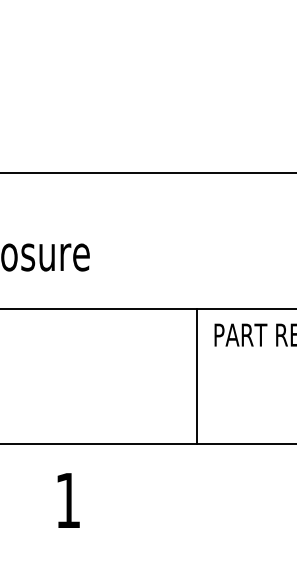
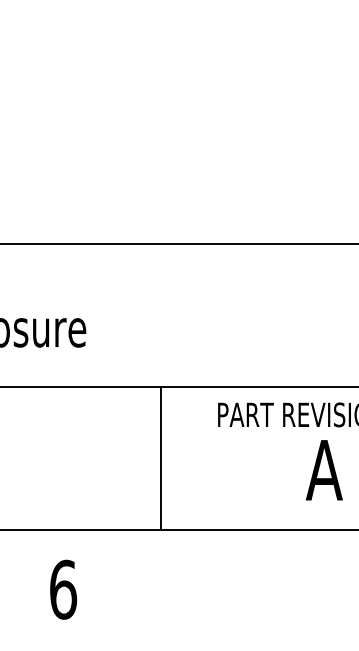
line: (197, 376) -> (160, 458), moved
text: (68, 500) -> (63, 589), 1 -> 6

